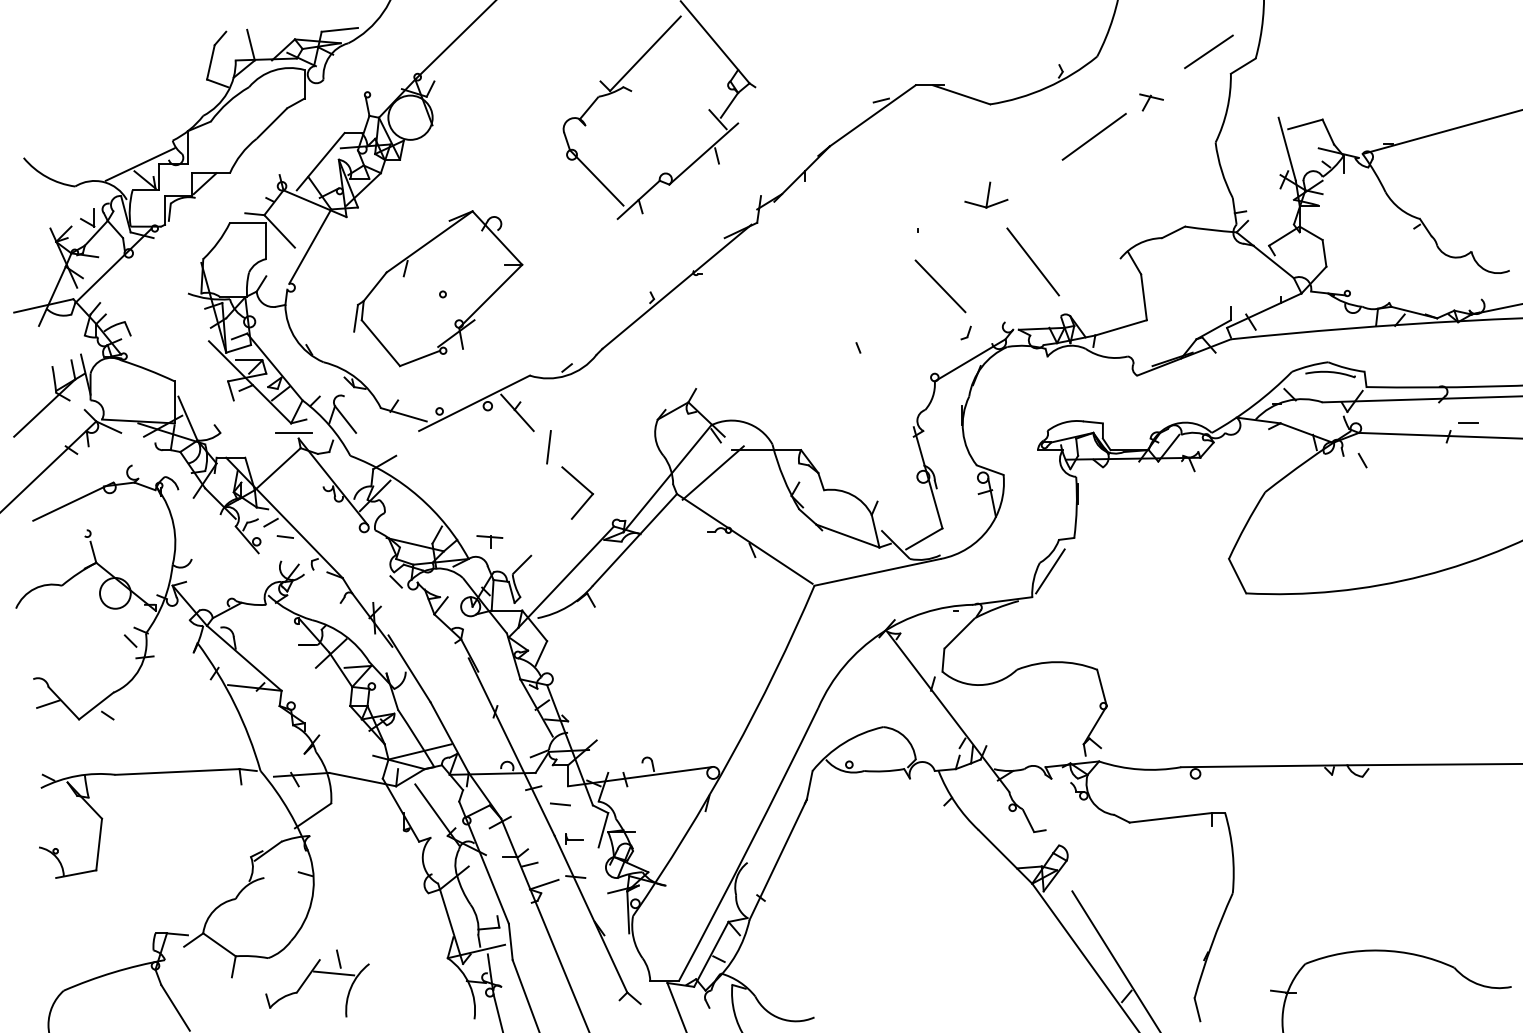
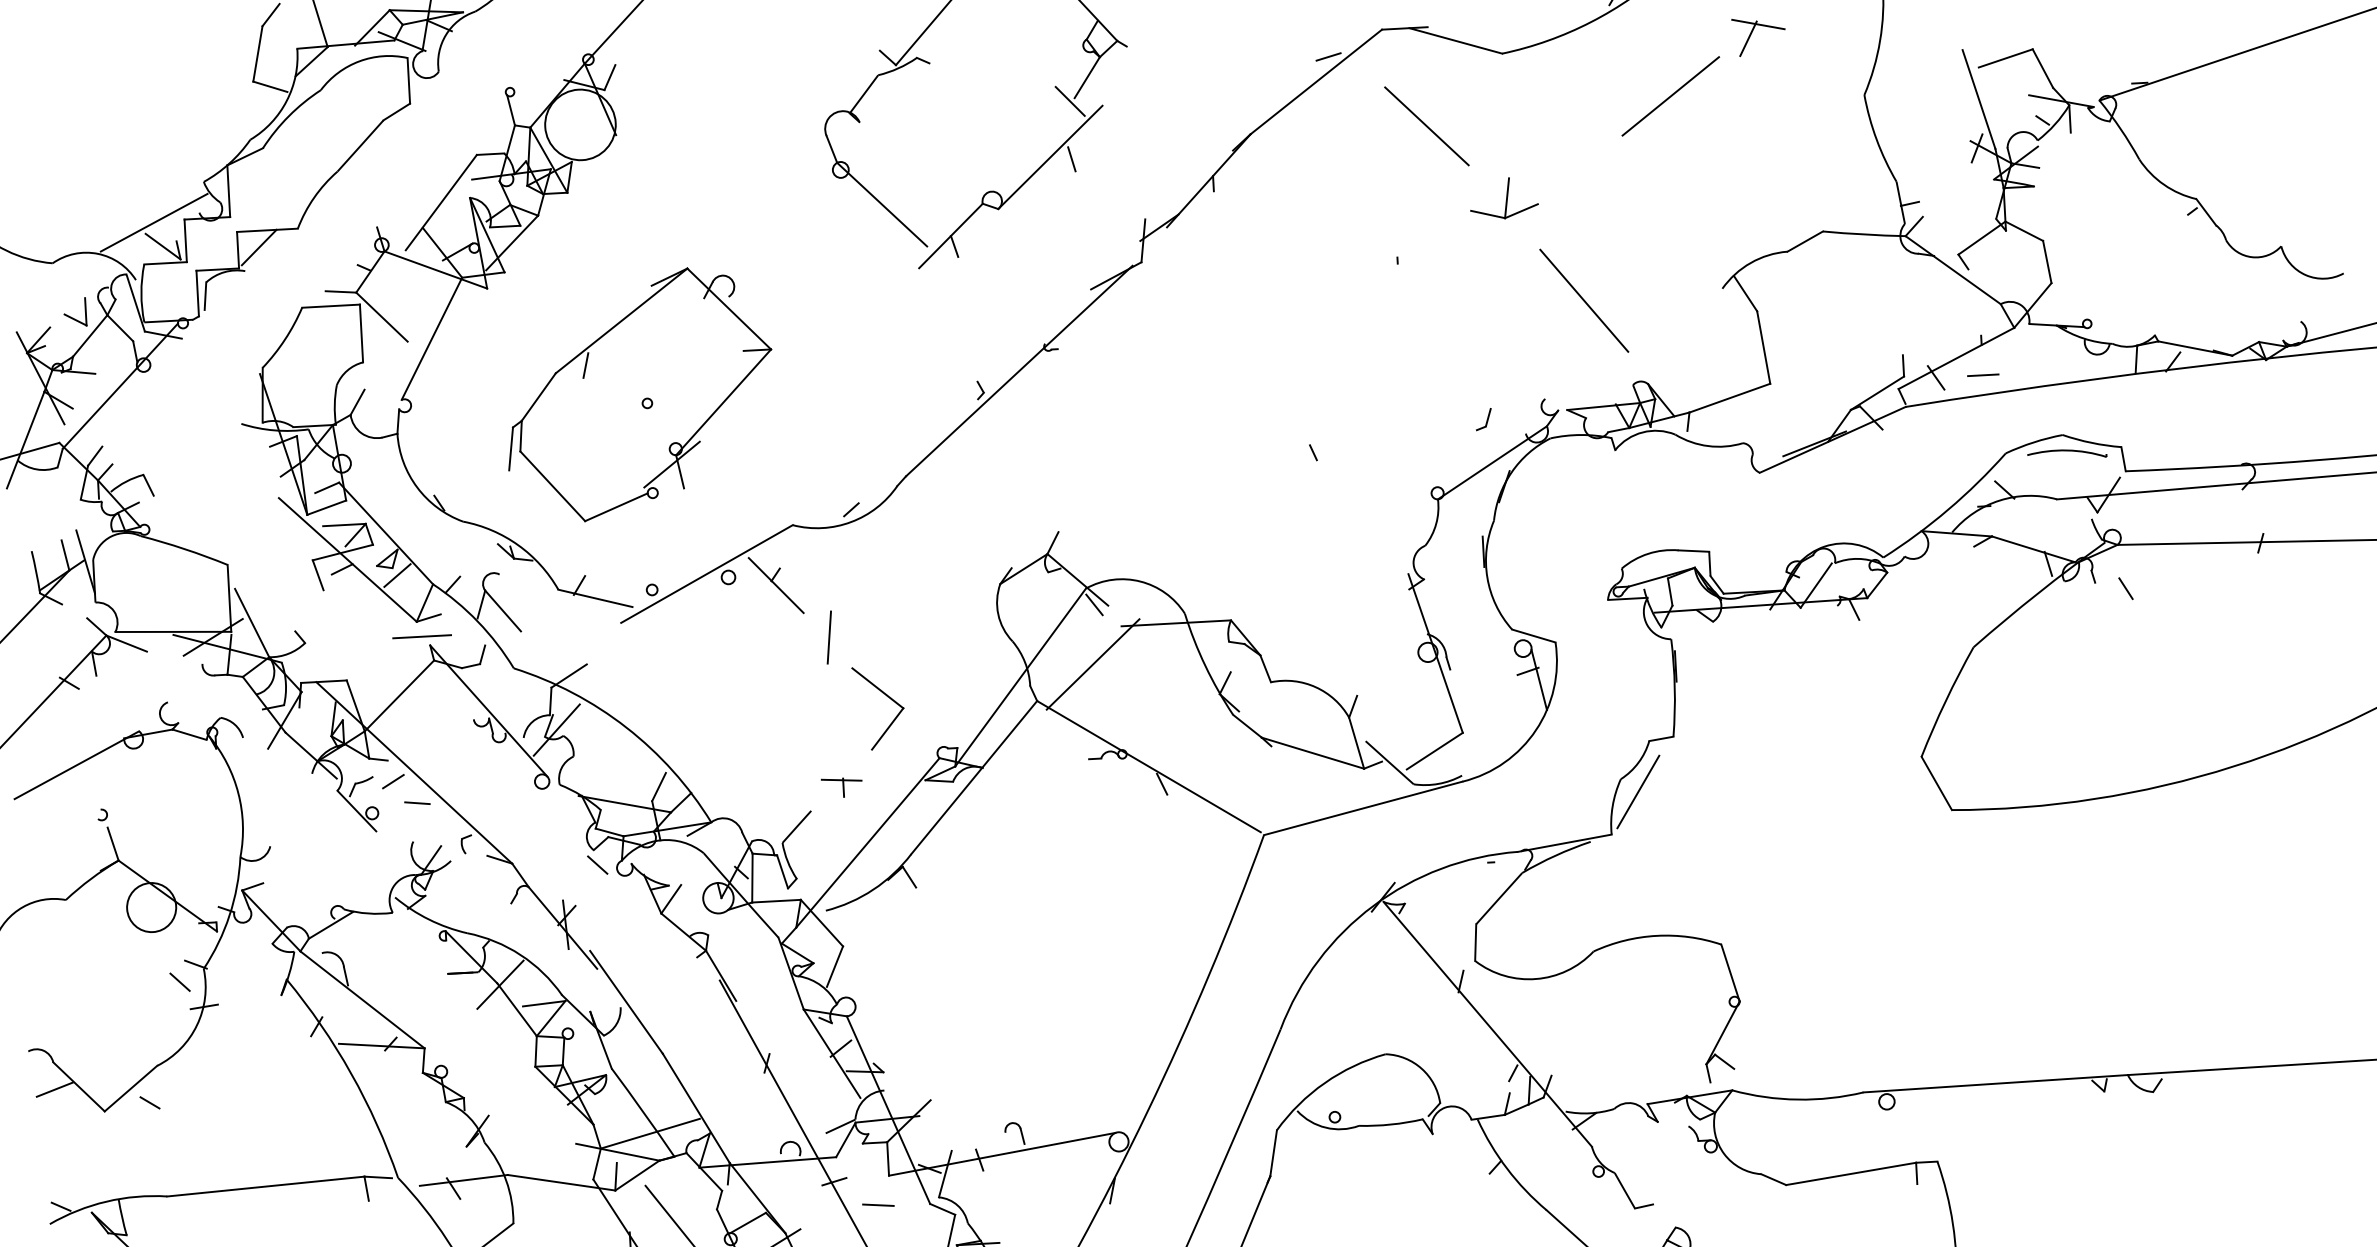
part: (1151, 102) -> (1758, 36), size x1.43
line: (940, 286) -> (1426, 126), moved
line: (1468, 422) -> (1983, 374), moved
part: (489, 541) -> (841, 787), moved

